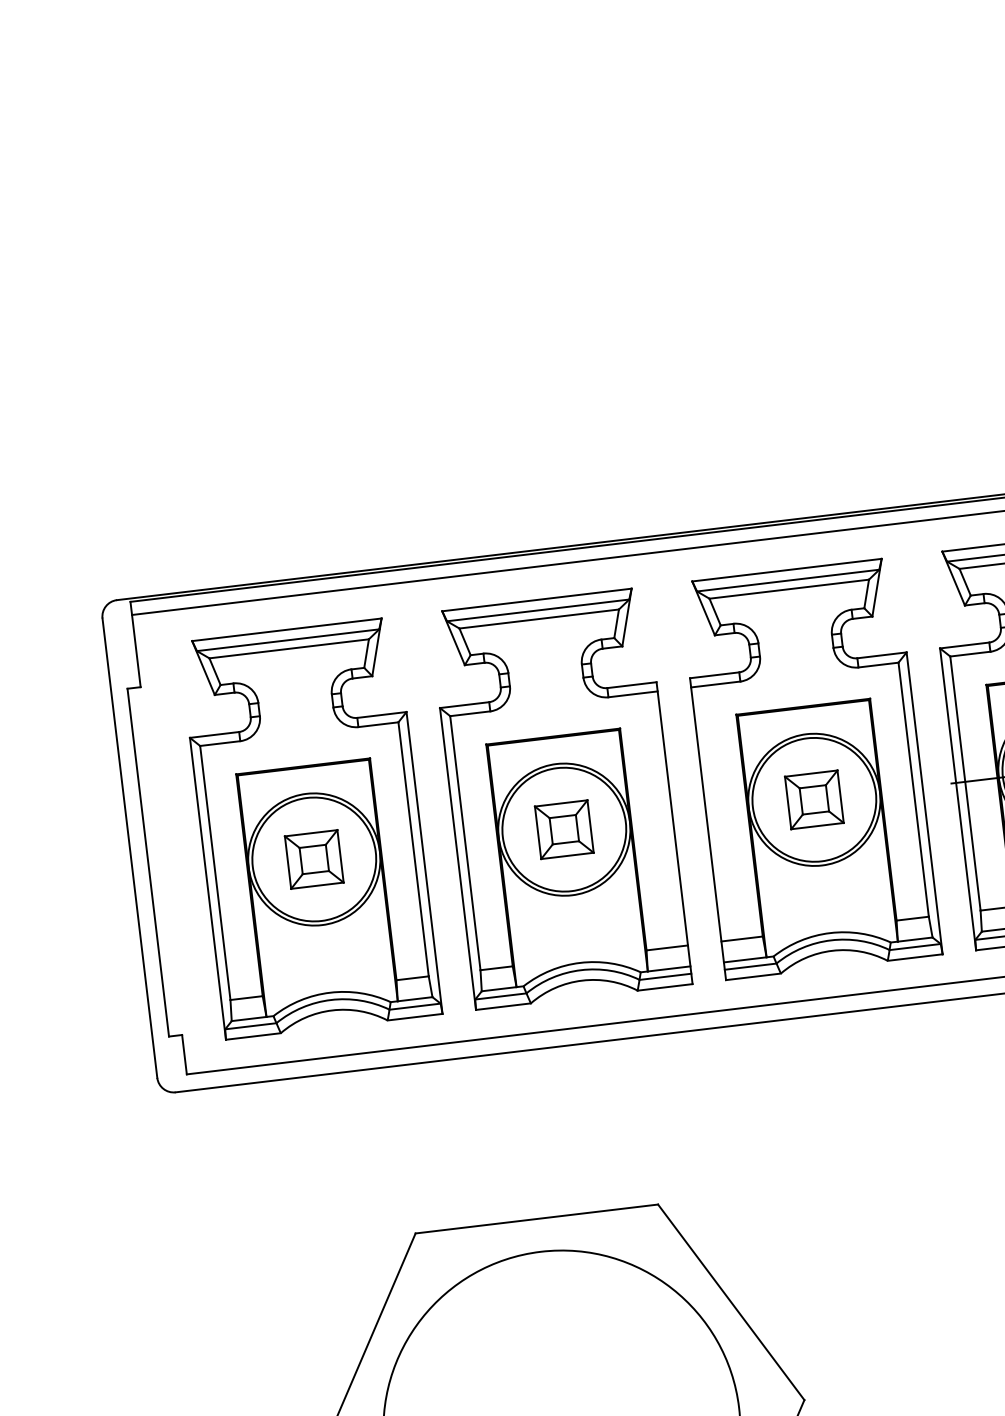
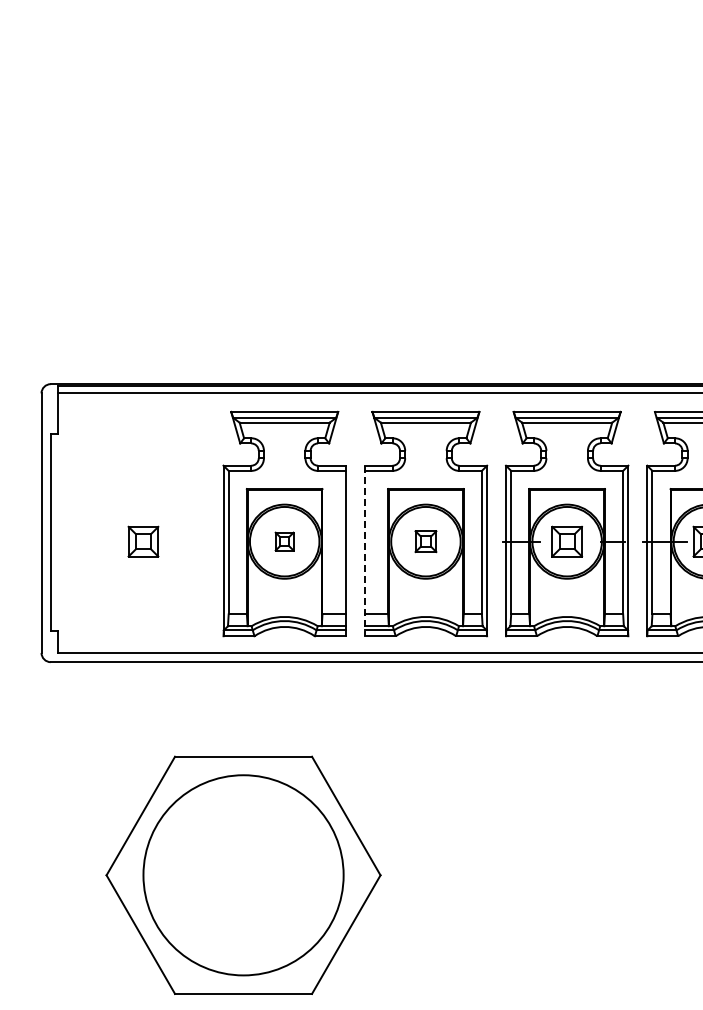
part: (813, 799) -> (425, 541), size x0.7
part: (310, 827) -> (143, 523), removed
part: (563, 829) -> (284, 541), size x0.6
line: (707, 830) -> (364, 551), solid -> dashed

